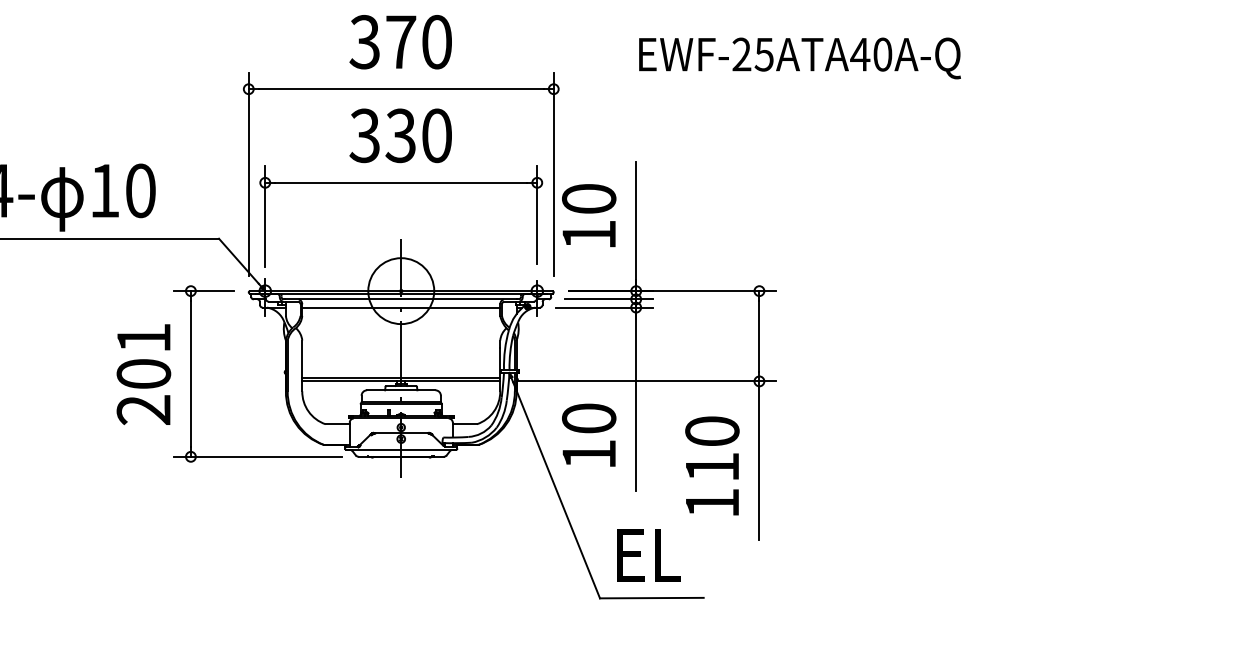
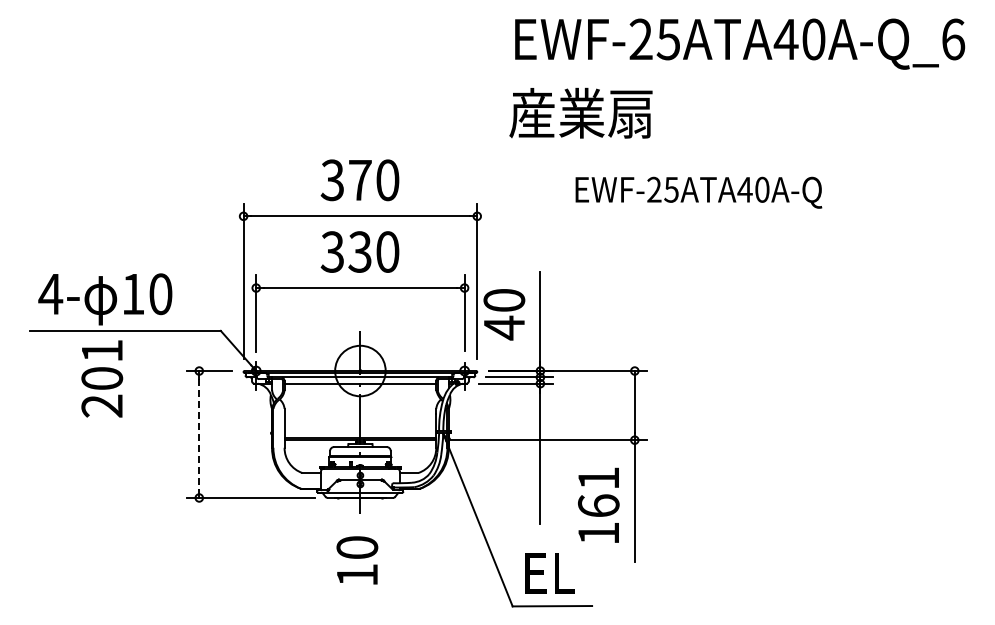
text: (799, 58) -> (698, 192), moved
text: (589, 234) -> (504, 327), 10 -> 40
text: (144, 373) -> (102, 378), moved
line: (191, 373) -> (199, 434), solid -> dashed
text: (589, 435) -> (357, 560), moved
text: (712, 448) -> (598, 491), 110 -> 161

